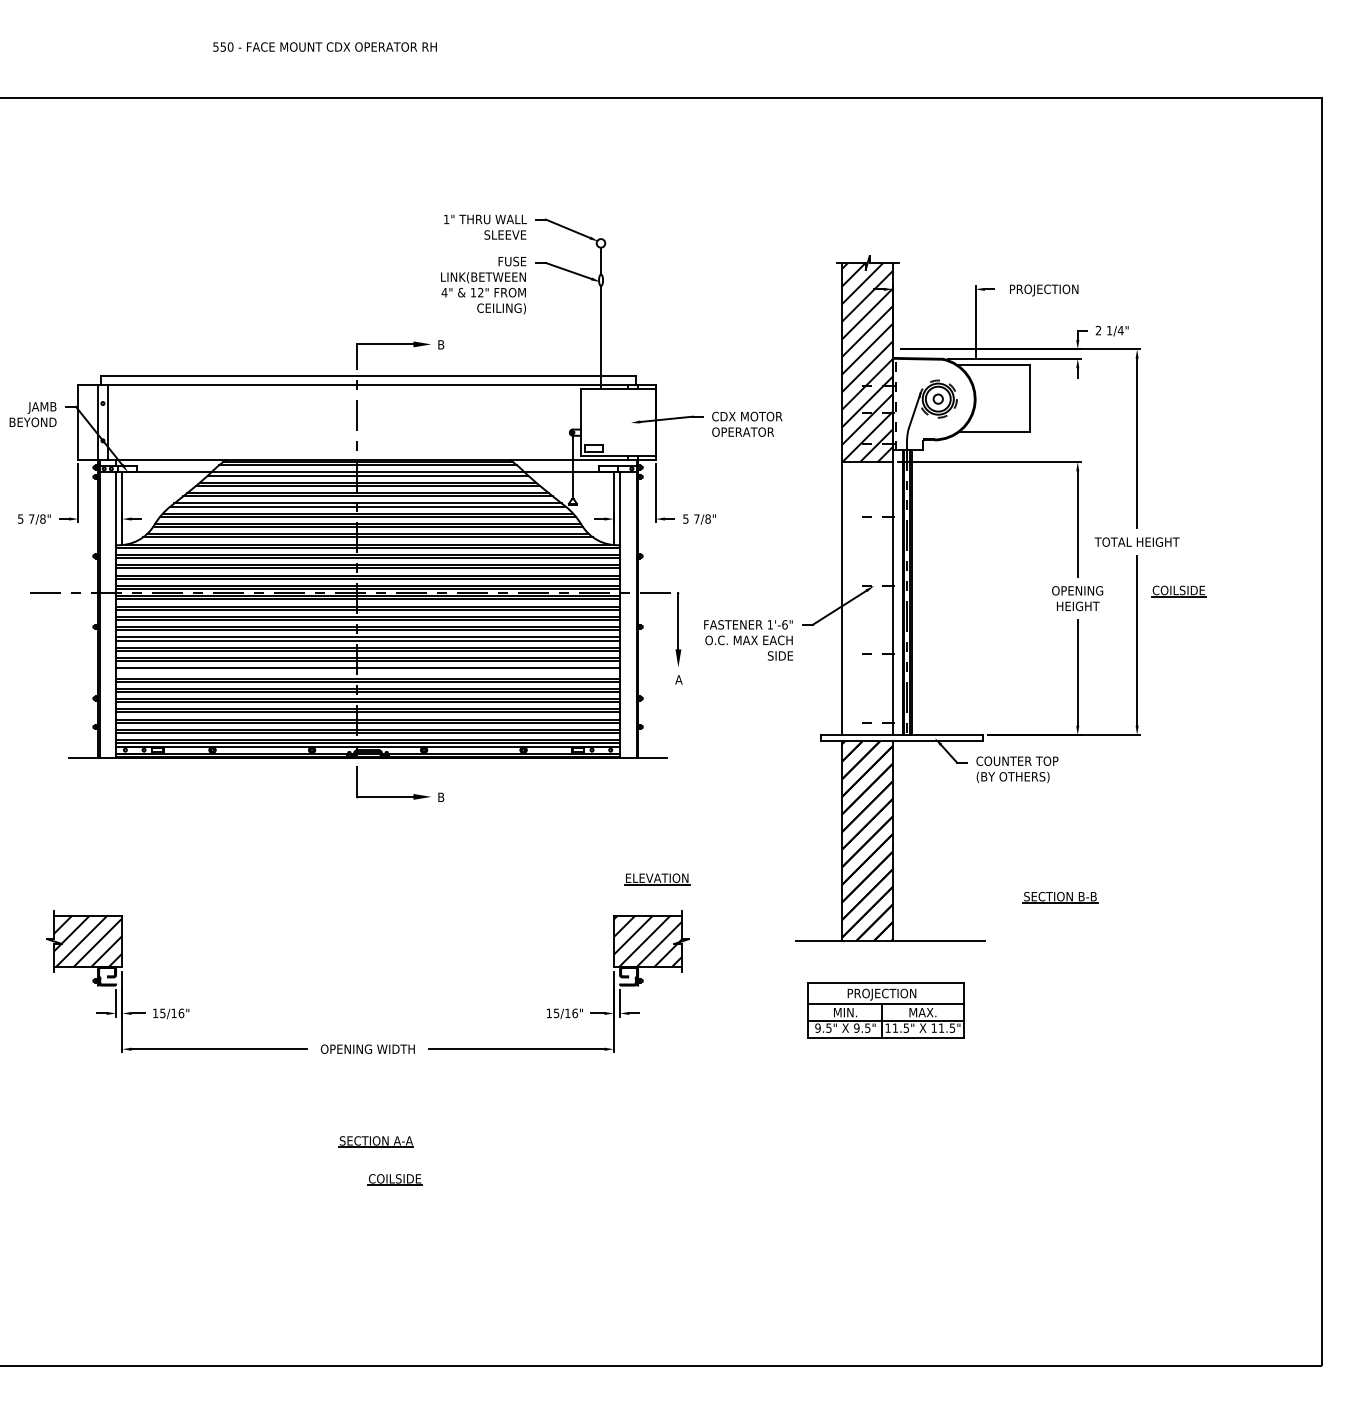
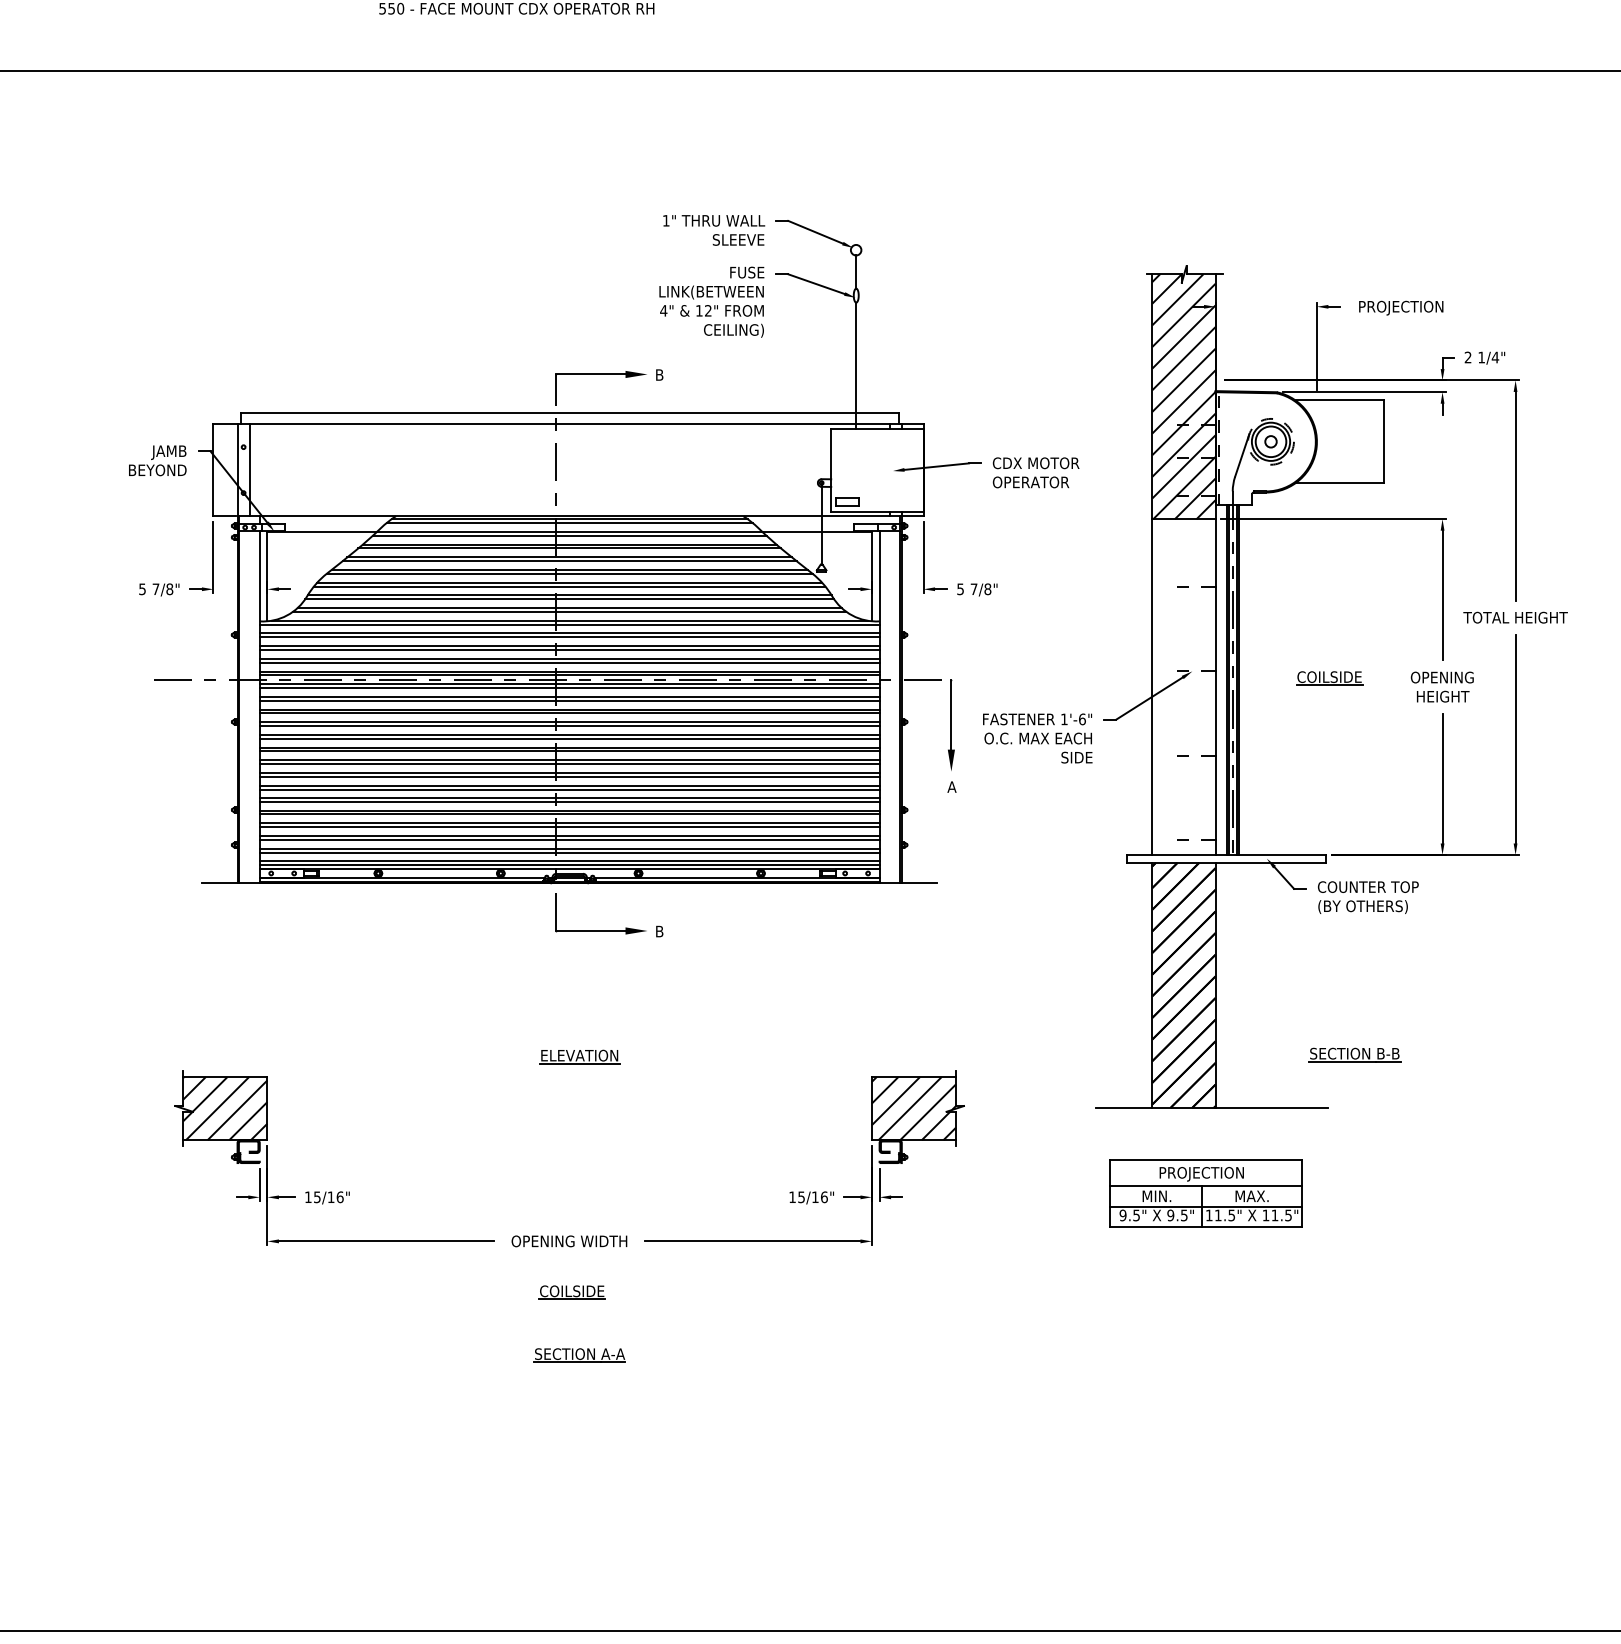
part: (1178, 591) -> (1329, 678), moved
line: (368, 671) -> (570, 776), added
part: (657, 879) -> (580, 1057), moved
part: (1060, 897) -> (1354, 1054), moved
part: (394, 1179) -> (571, 1292), moved

